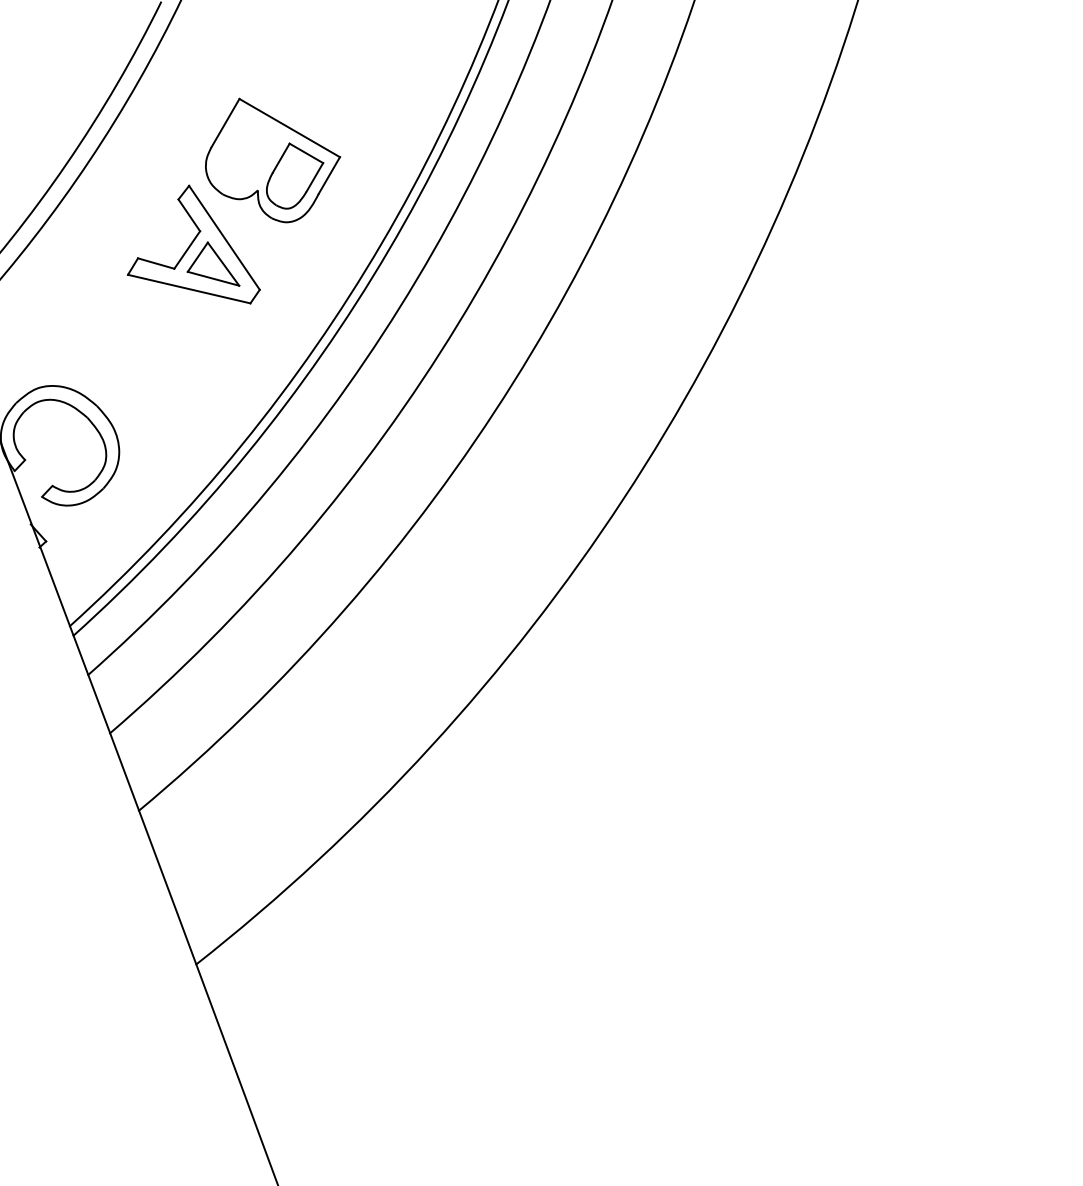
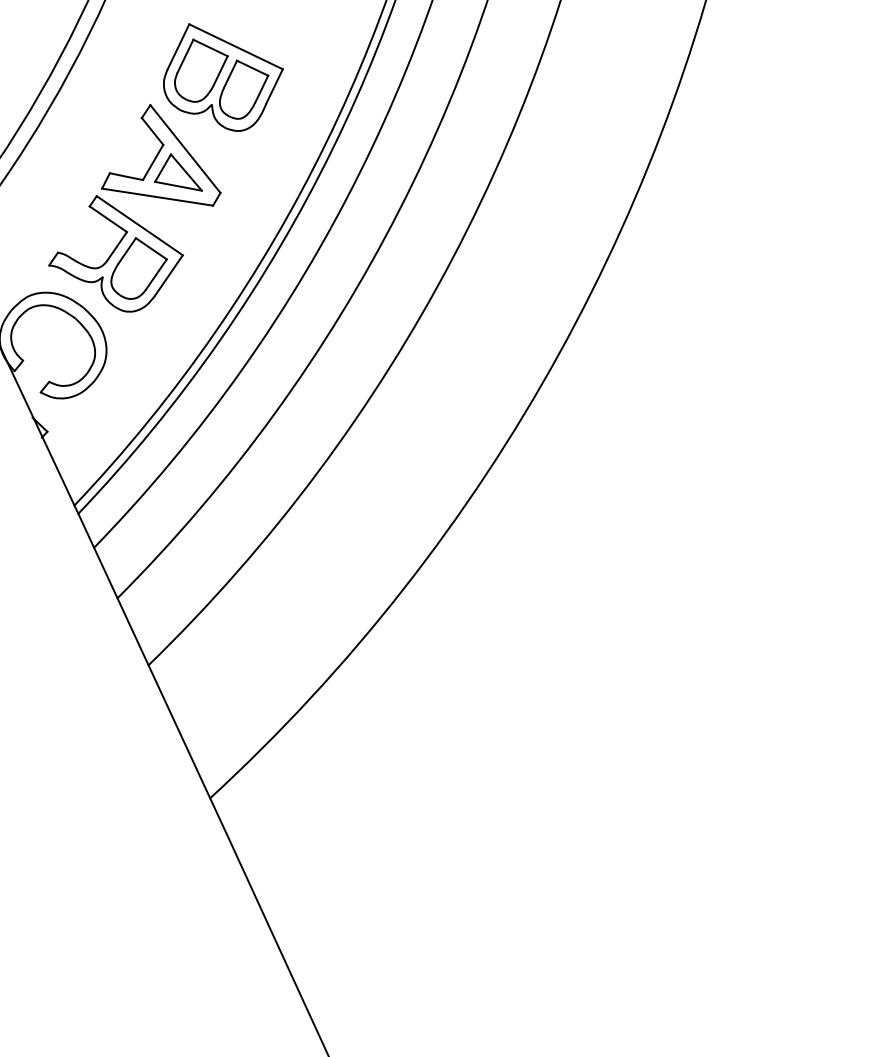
part: (248, 150) -> (200, 69), added
part: (137, 348) -> (115, 253), added

